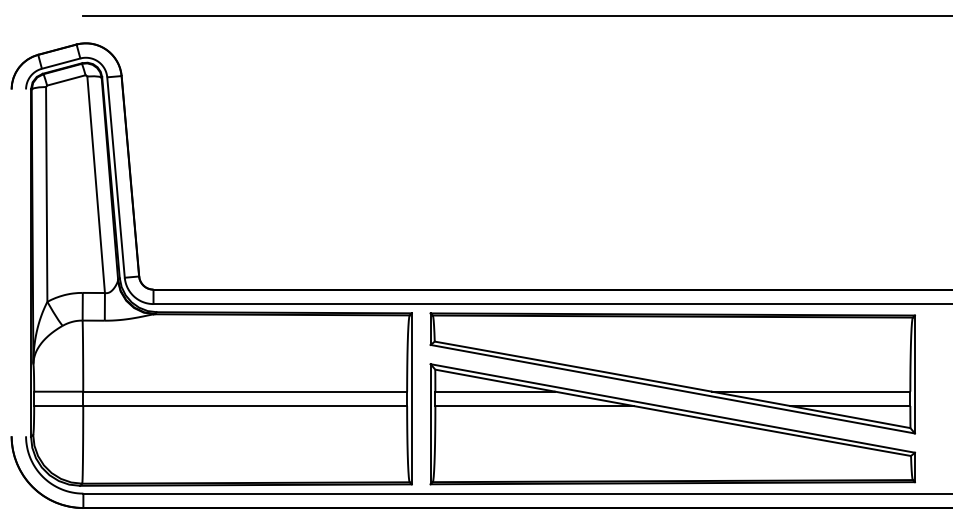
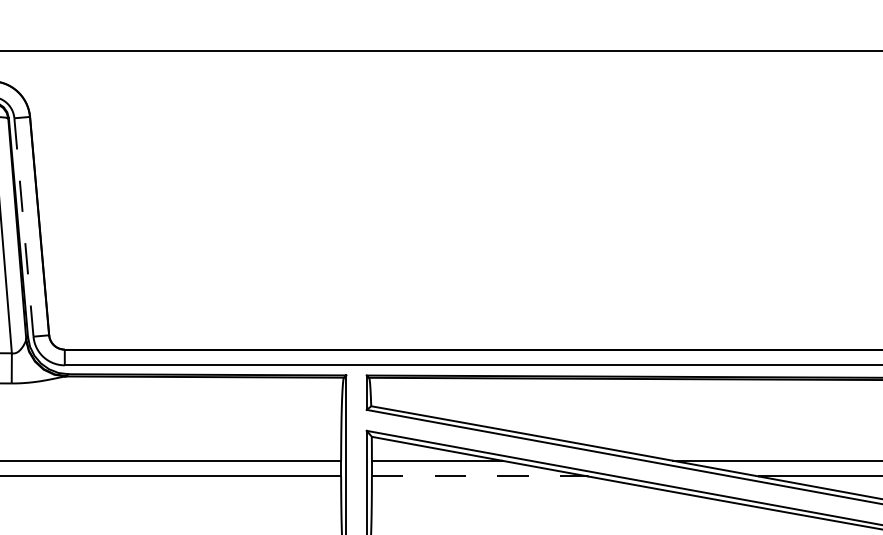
line: (116, 177) -> (24, 227), solid -> dashed
line: (535, 406) -> (481, 476), solid -> dashed

